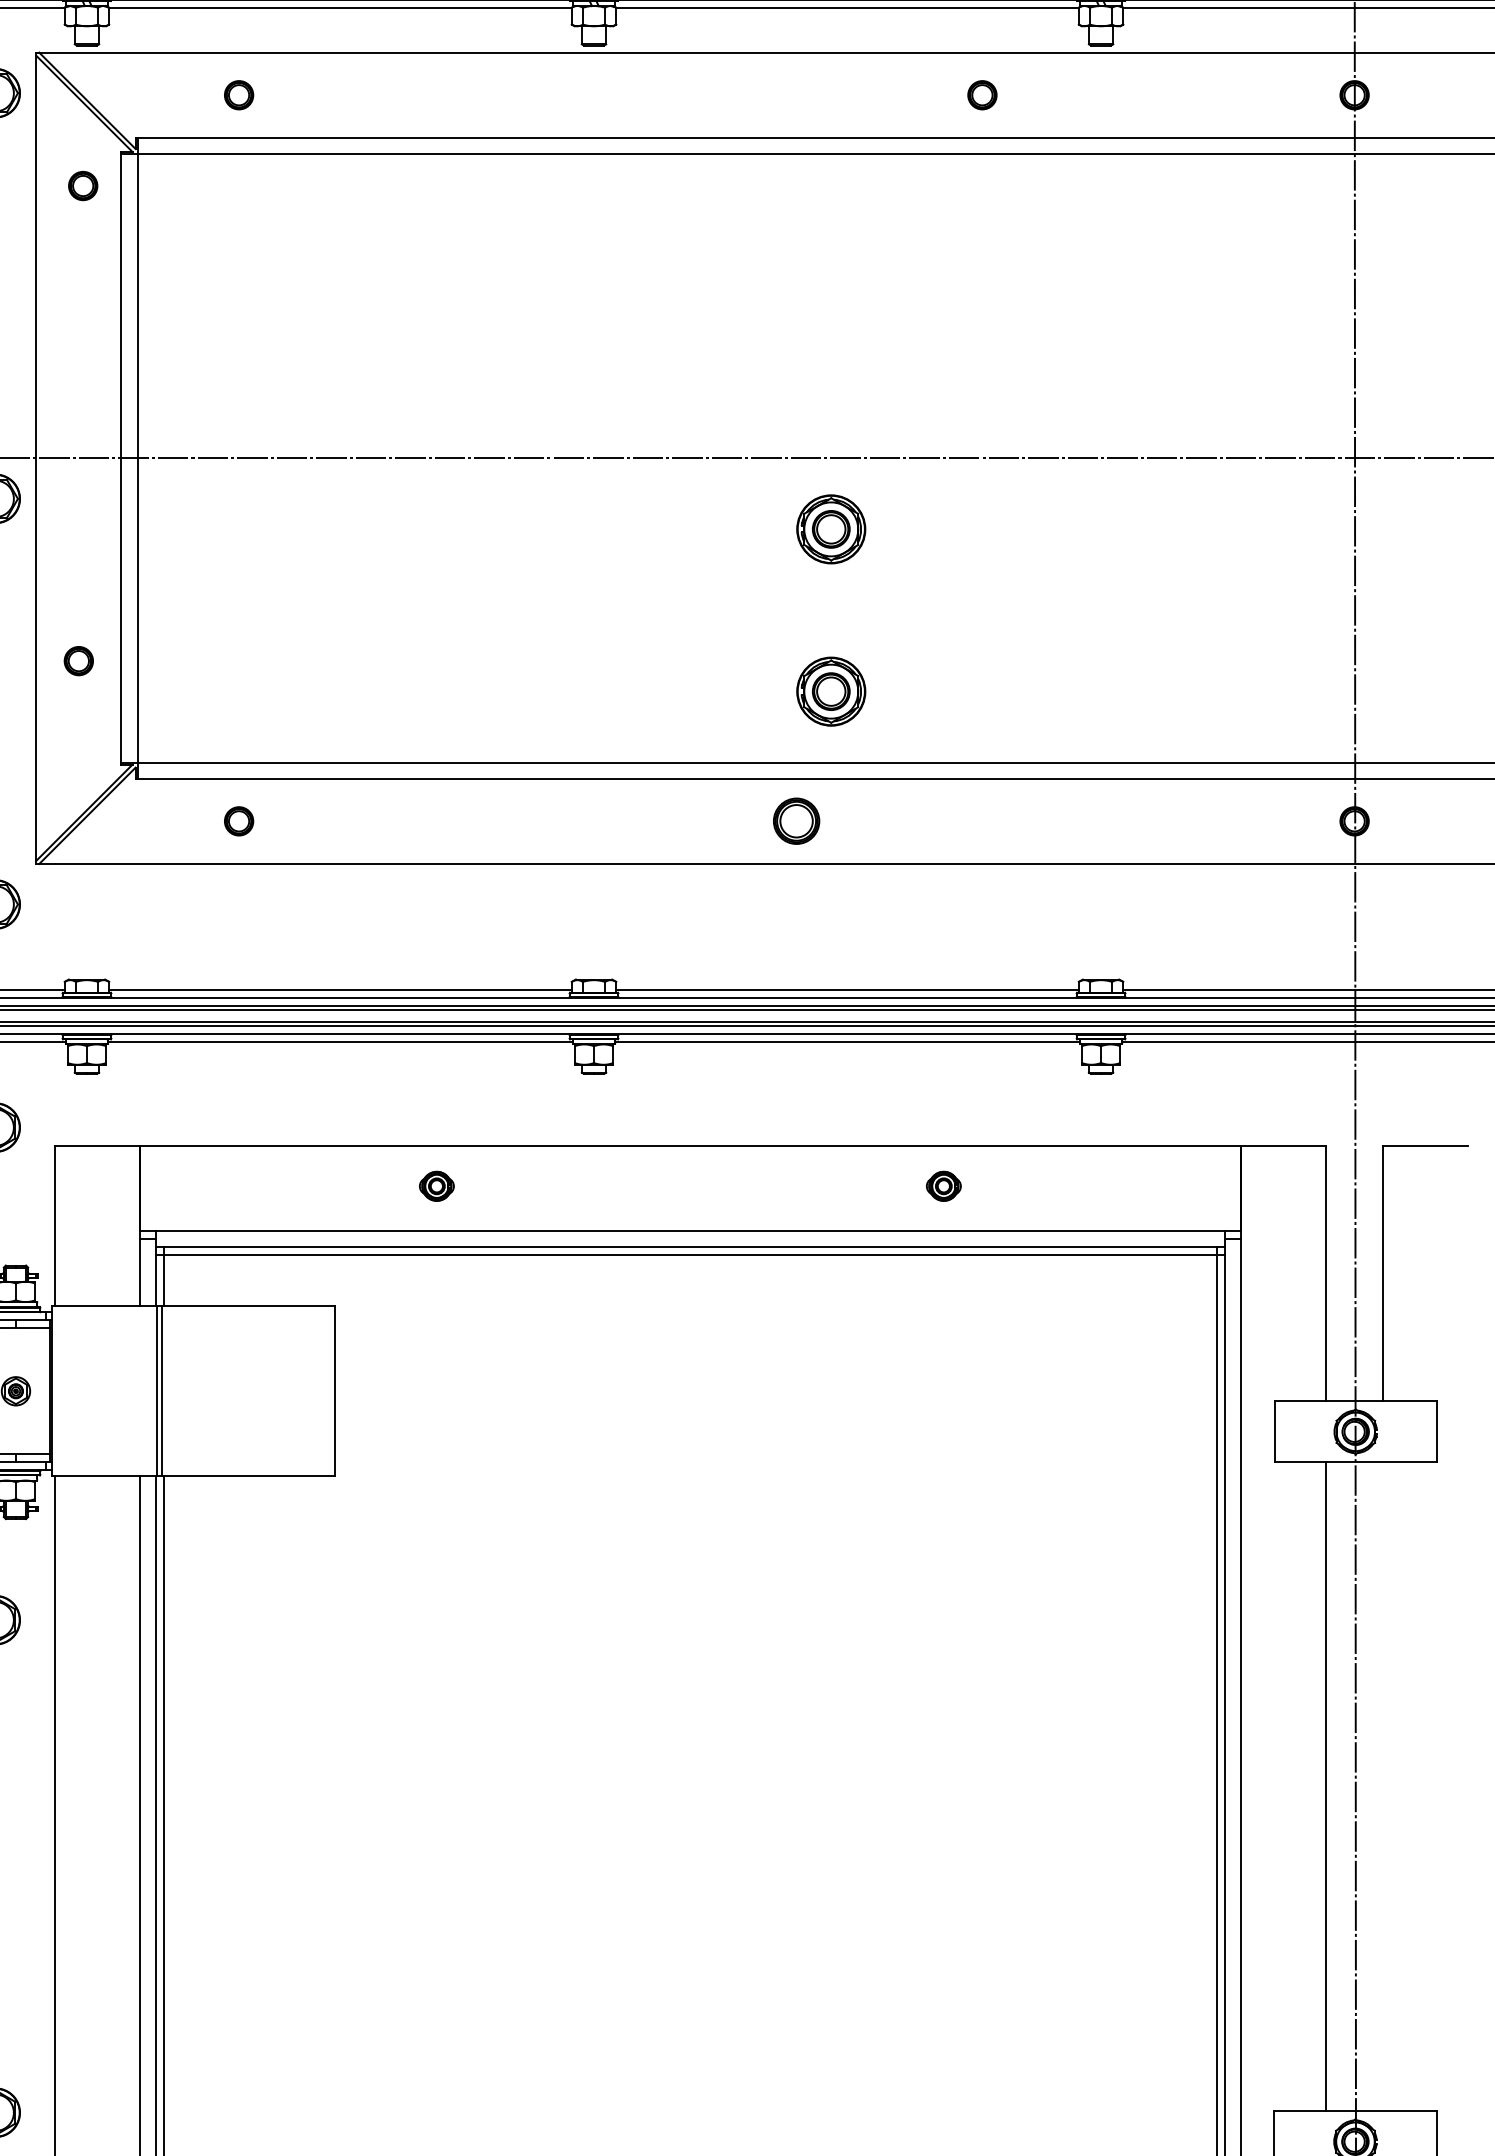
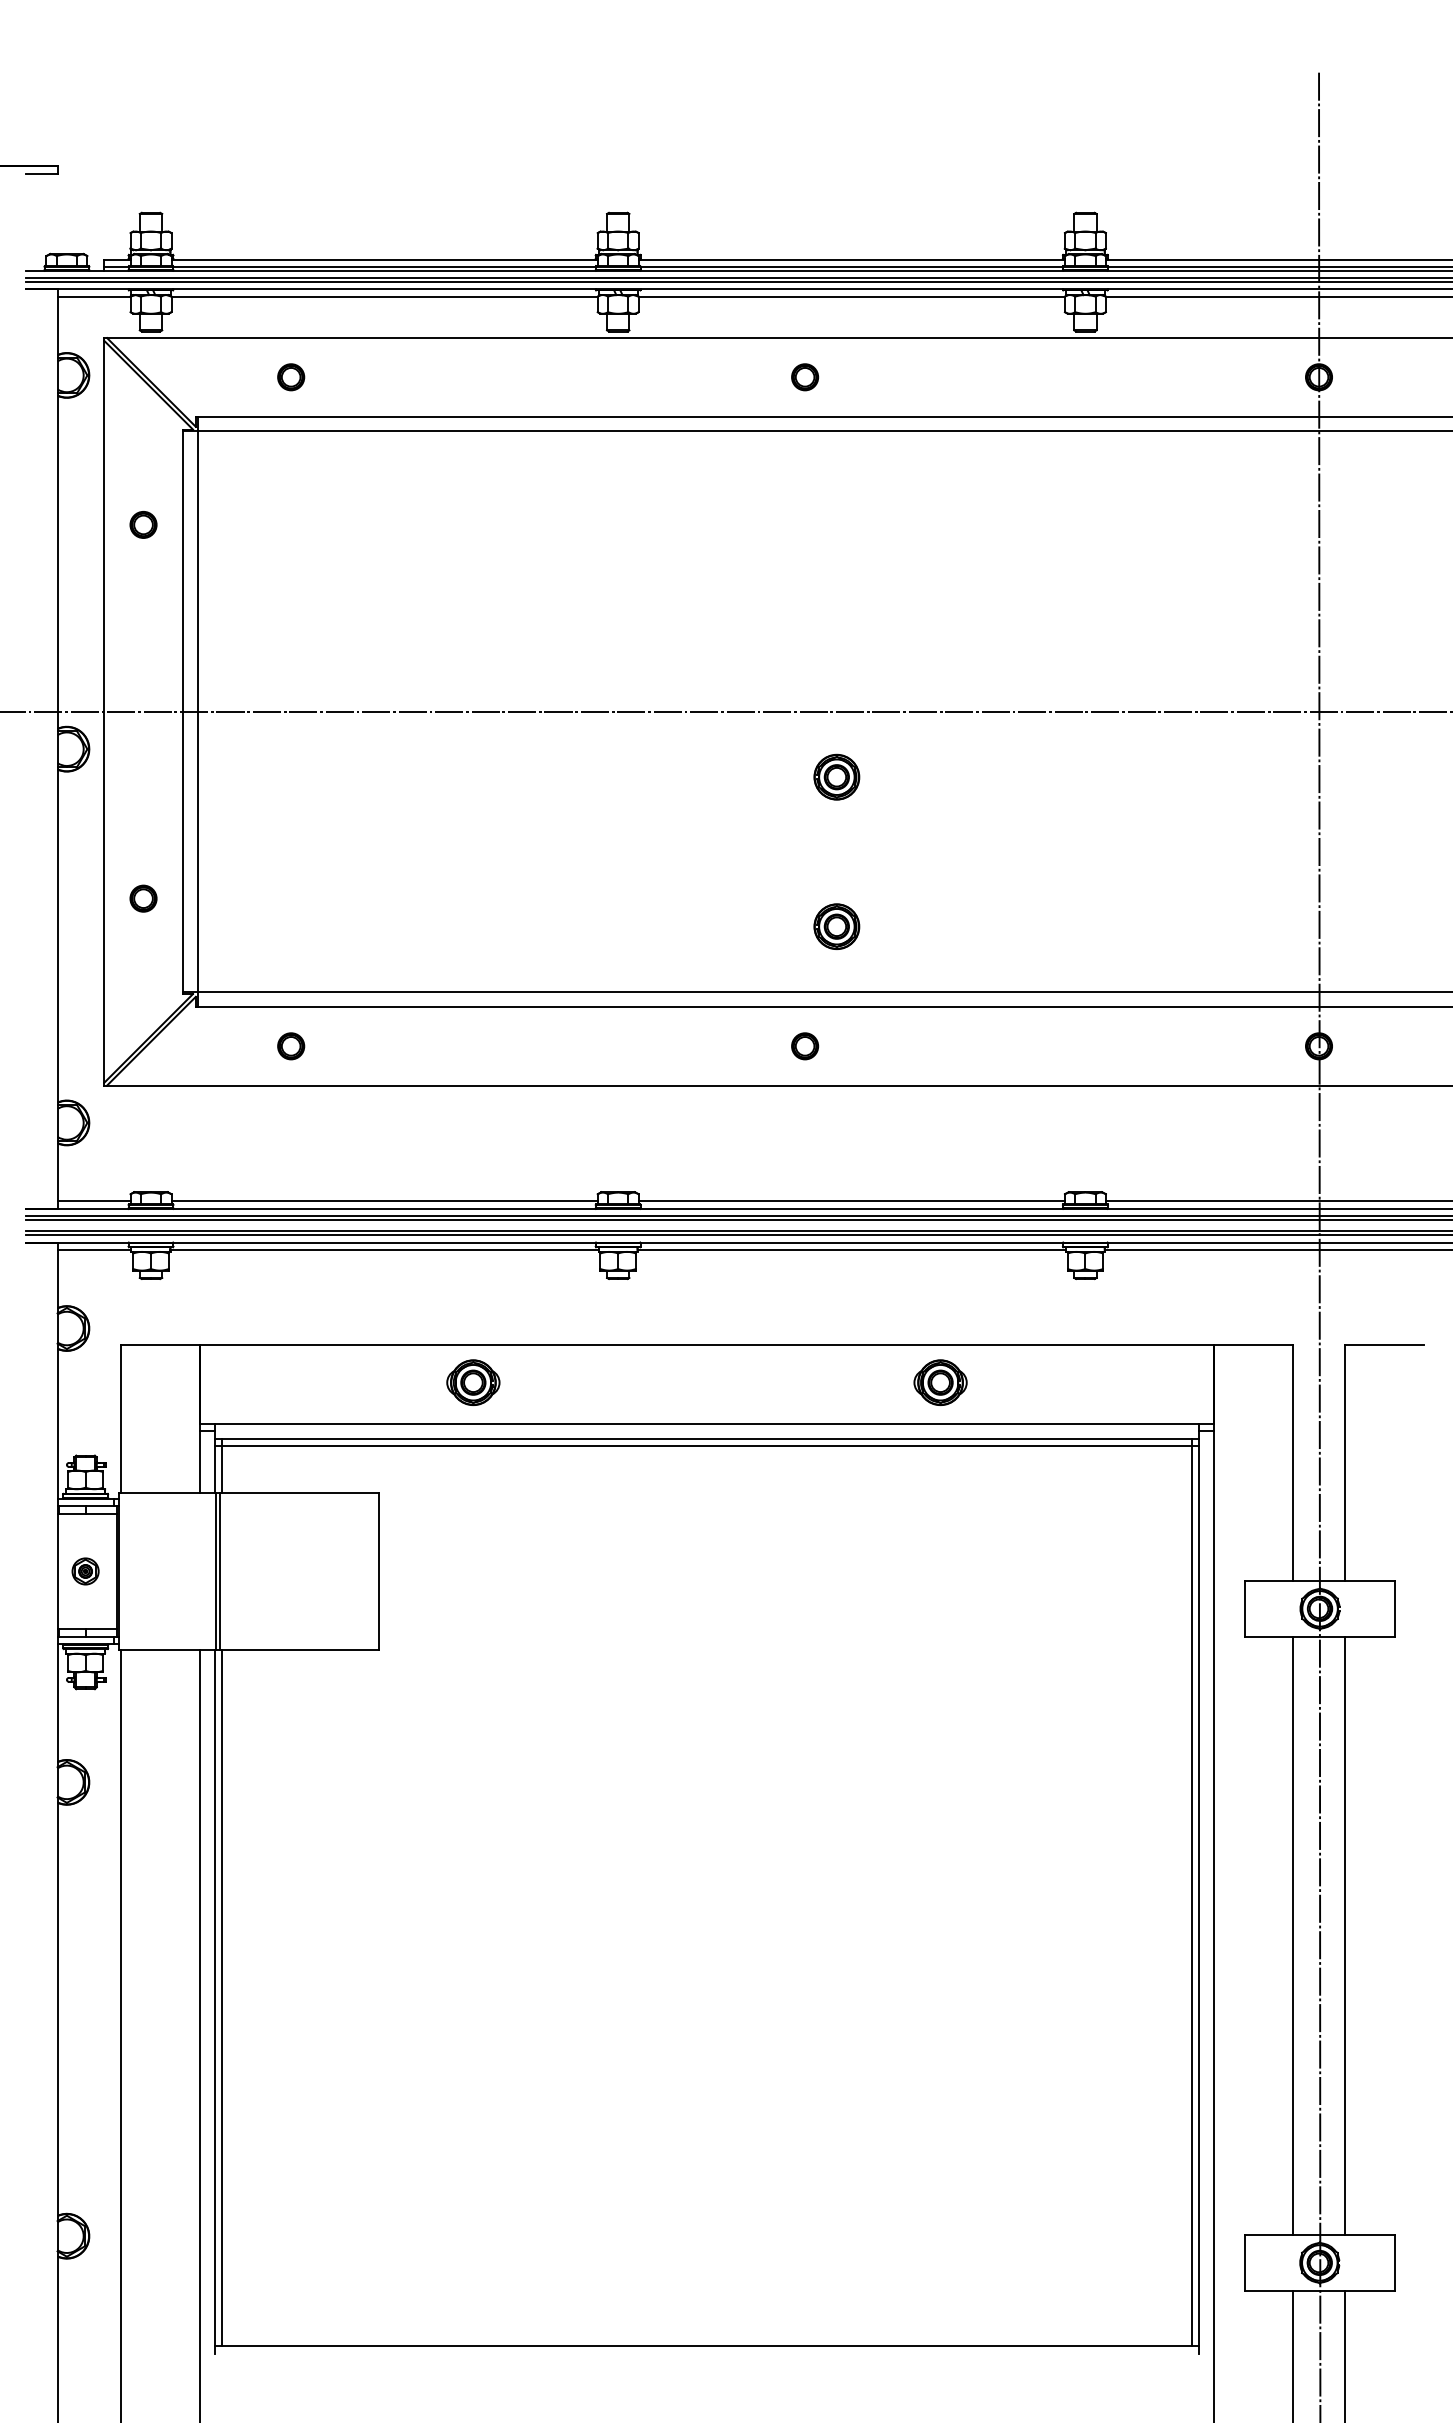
part: (982, 95) -> (805, 377), moved
part: (83, 185) -> (143, 524), moved
part: (830, 528) -> (836, 776), size x0.71
part: (830, 691) -> (836, 926), size x0.71
part: (797, 821) -> (805, 1046), size x0.62
part: (436, 1186) -> (473, 1382), size x1.67
part: (943, 1186) -> (940, 1382), size x1.67
line: (1383, 1786) -> (1345, 1935), added

